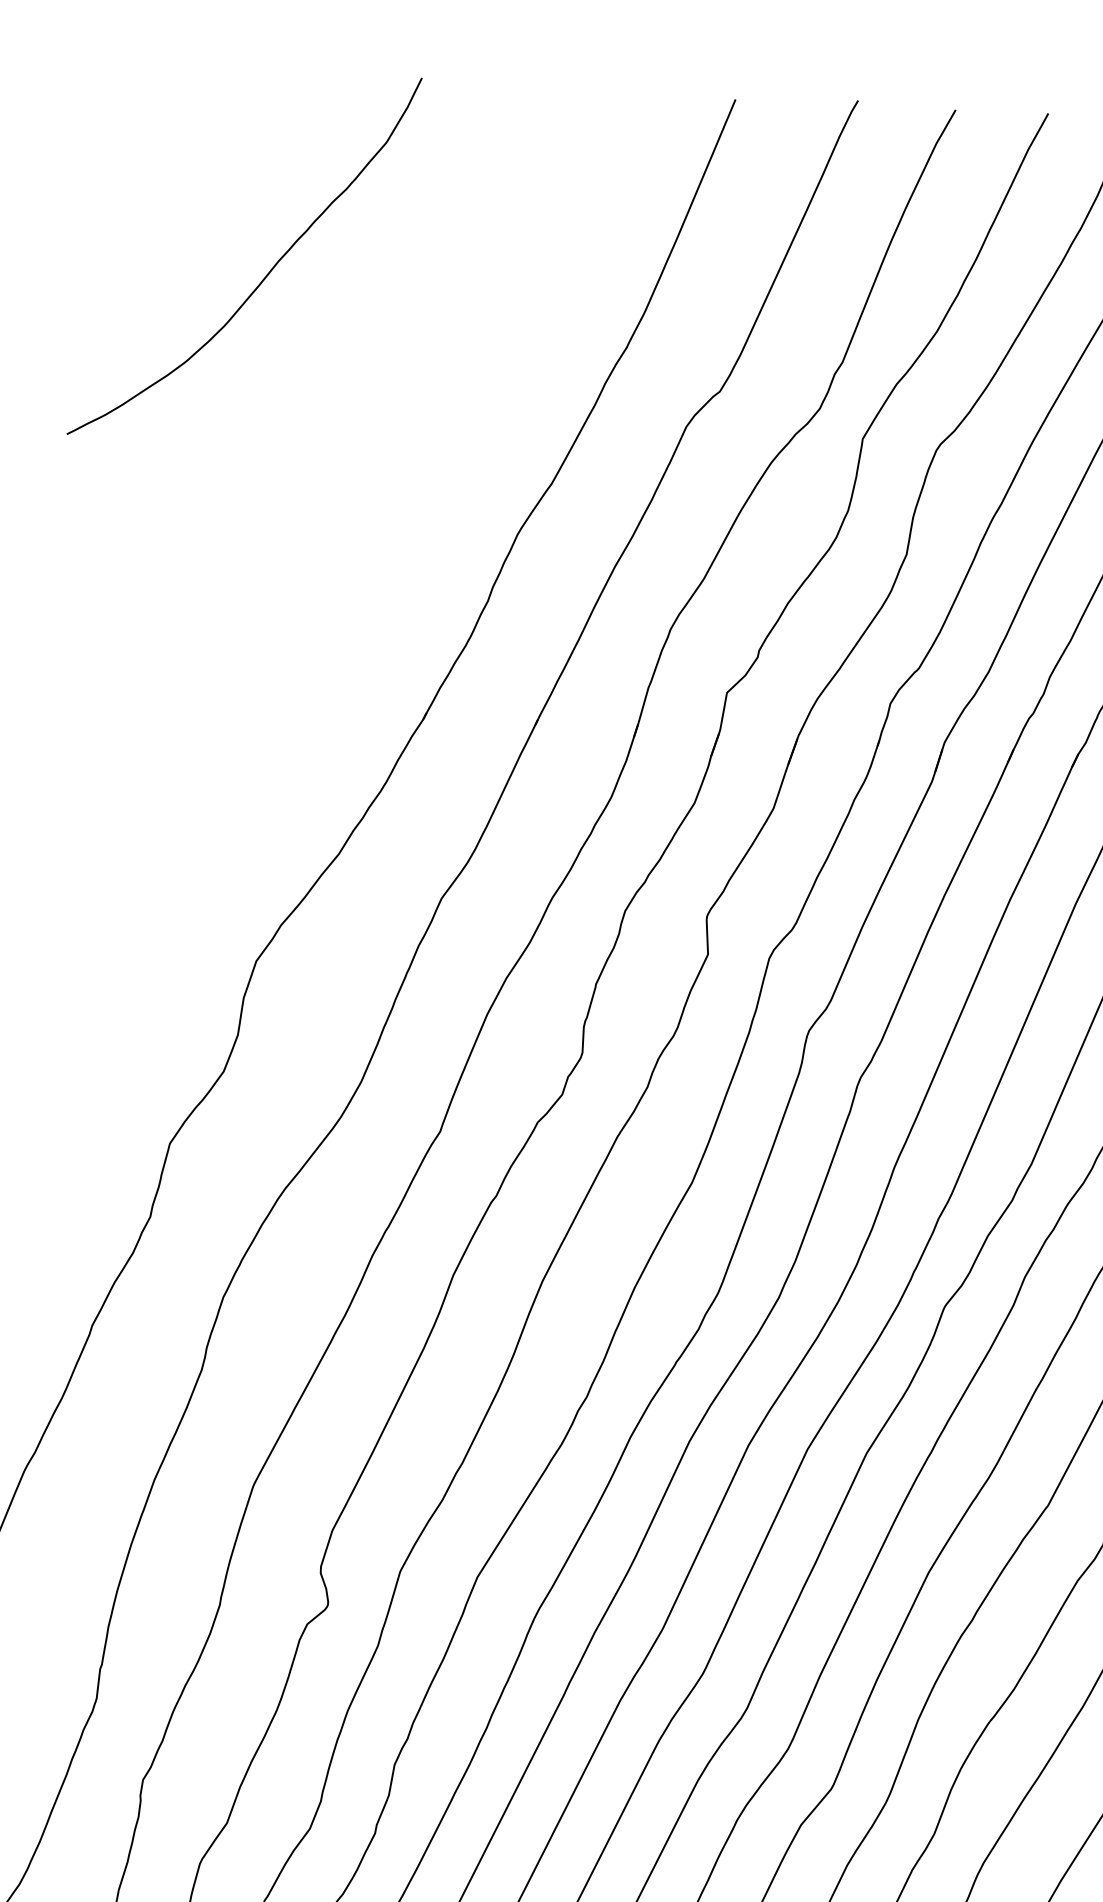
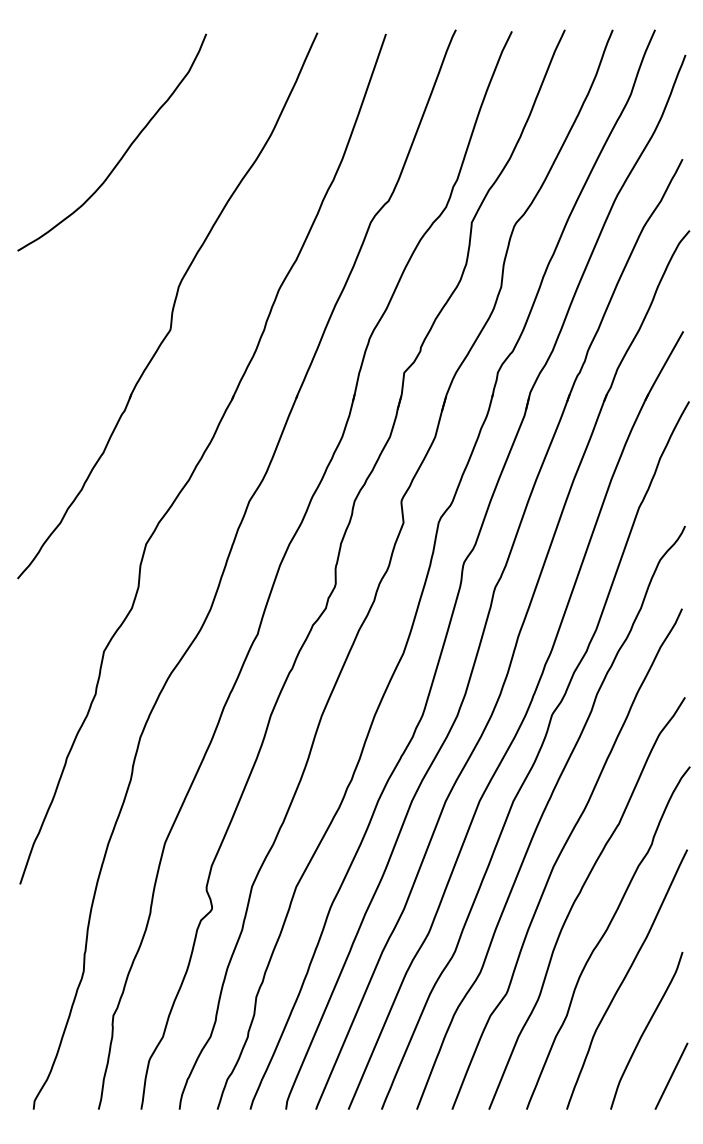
part: (321, 547) -> (167, 305), added

